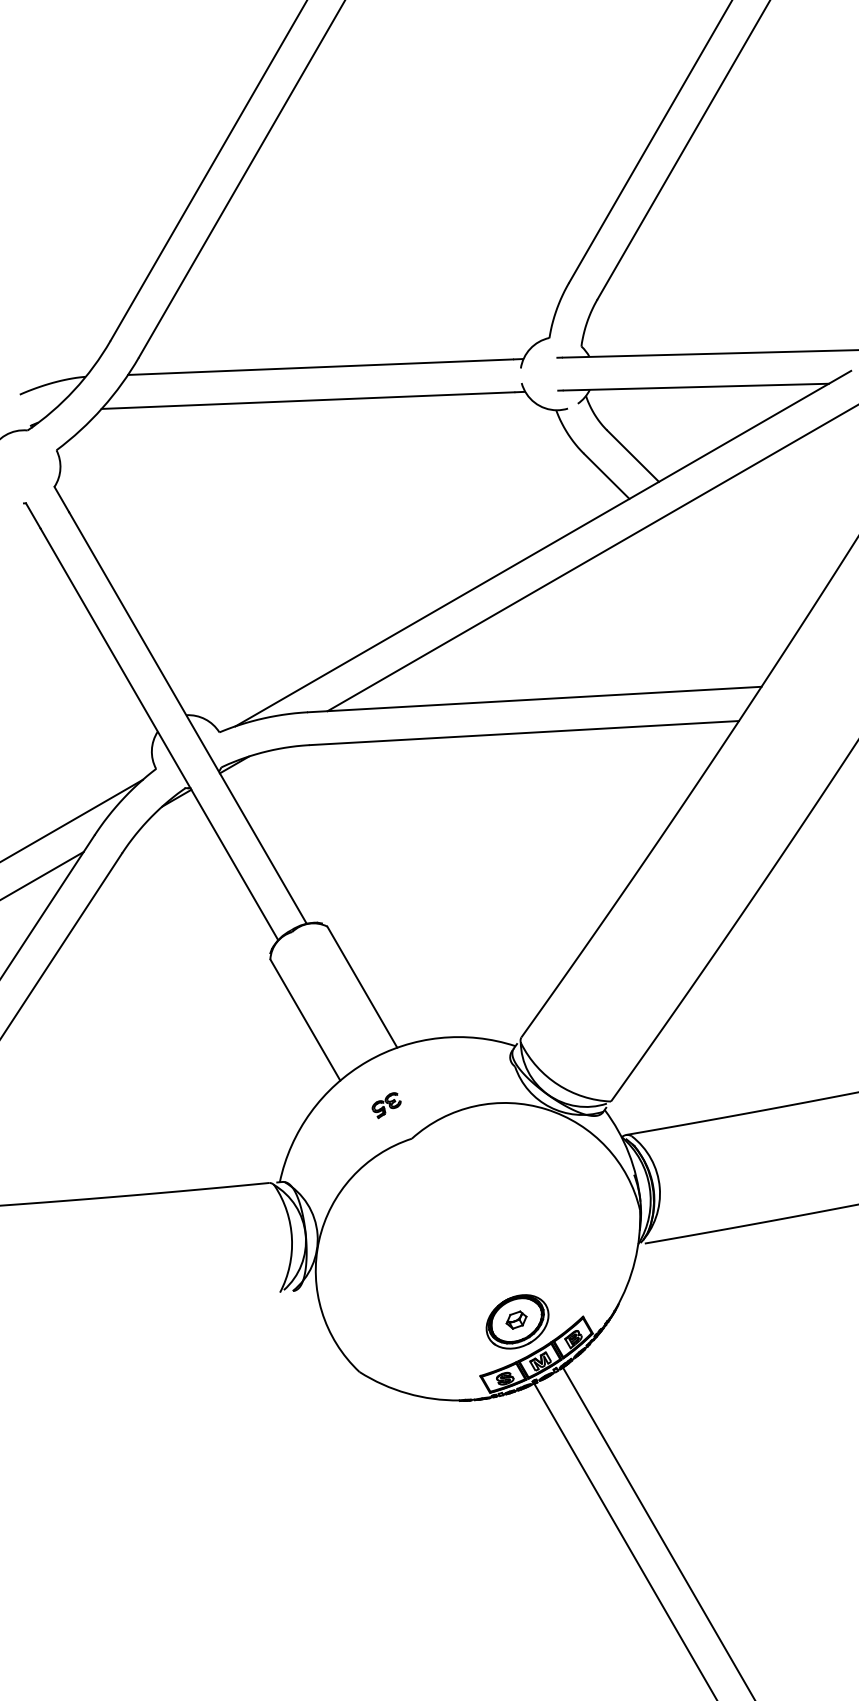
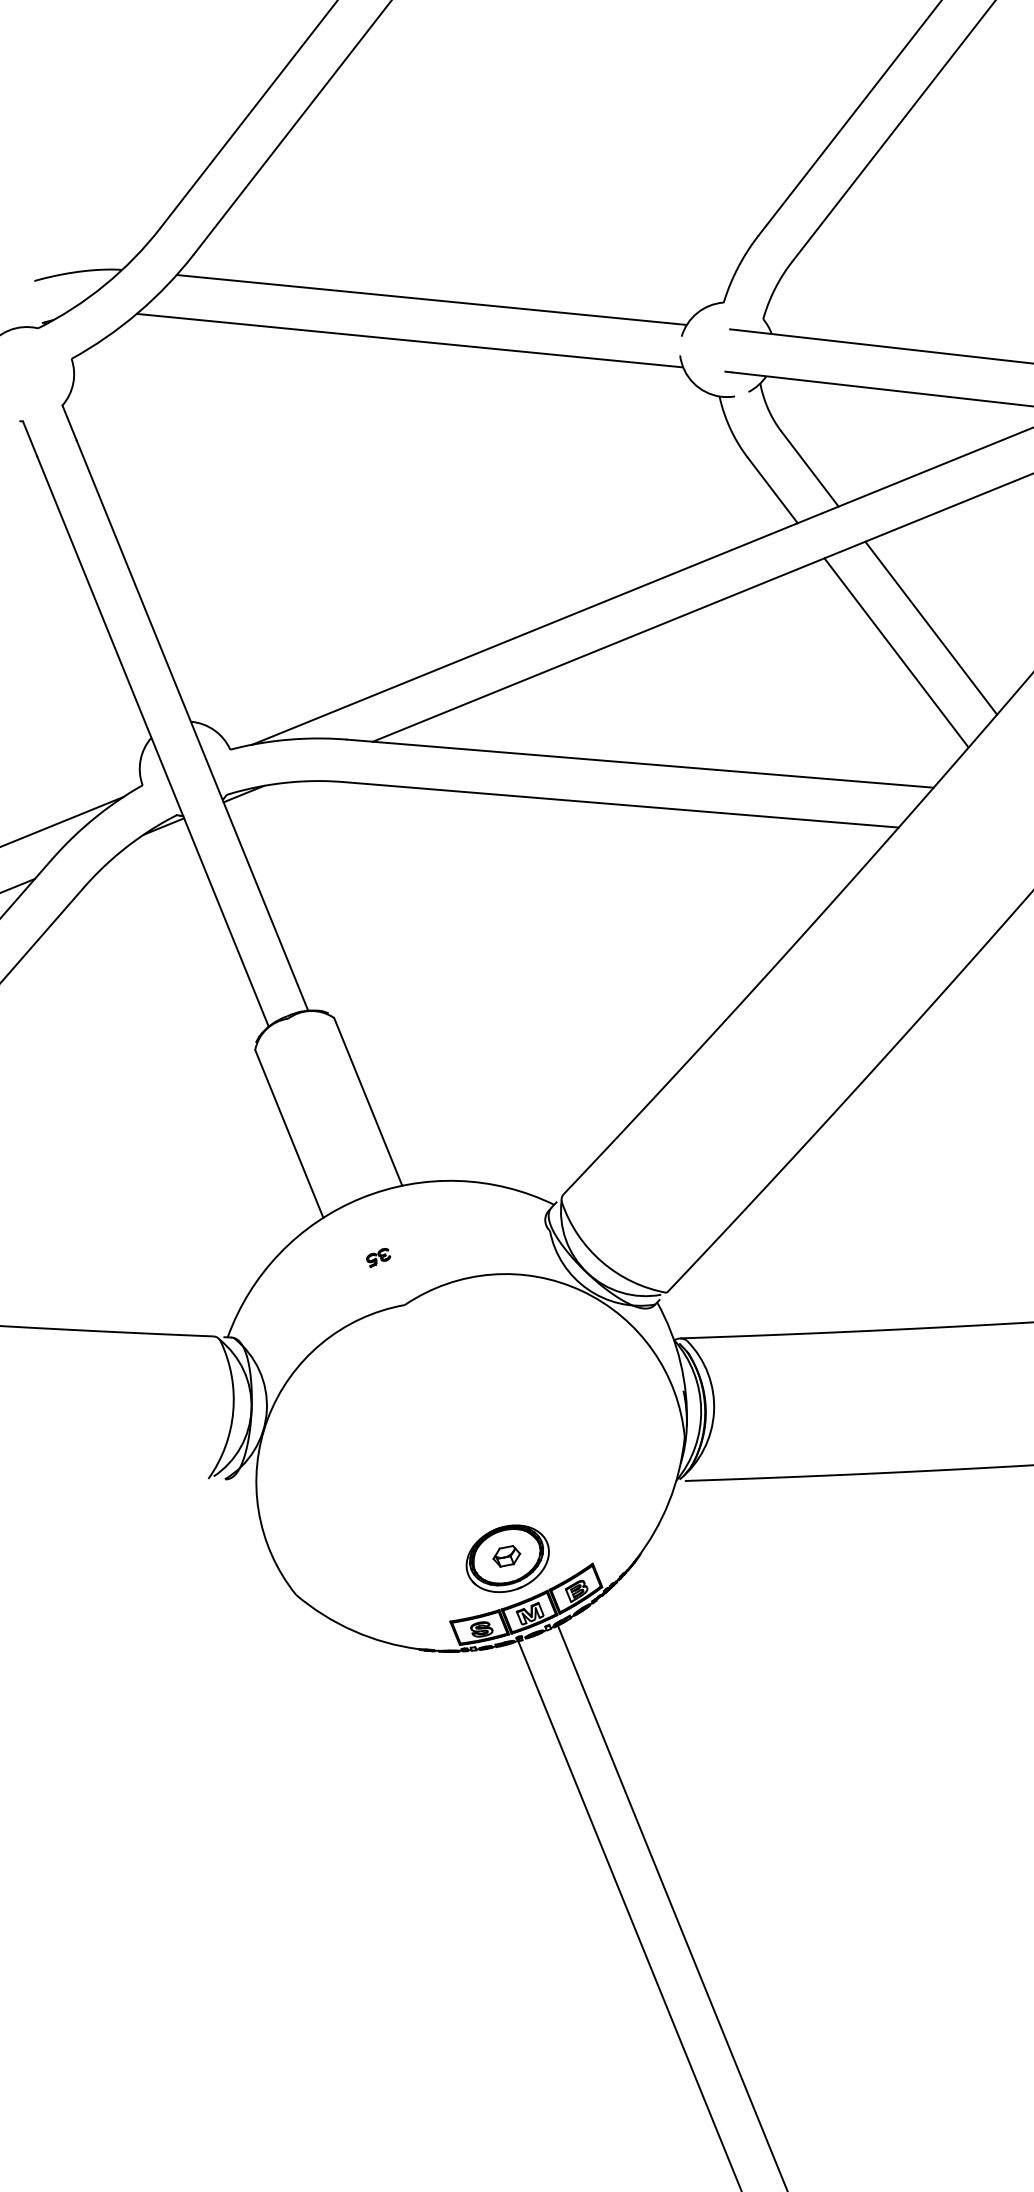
line: (742, 564) -> (931, 627), added
line: (718, 587) -> (896, 652), added
part: (386, 1105) -> (378, 1257), size x0.62

